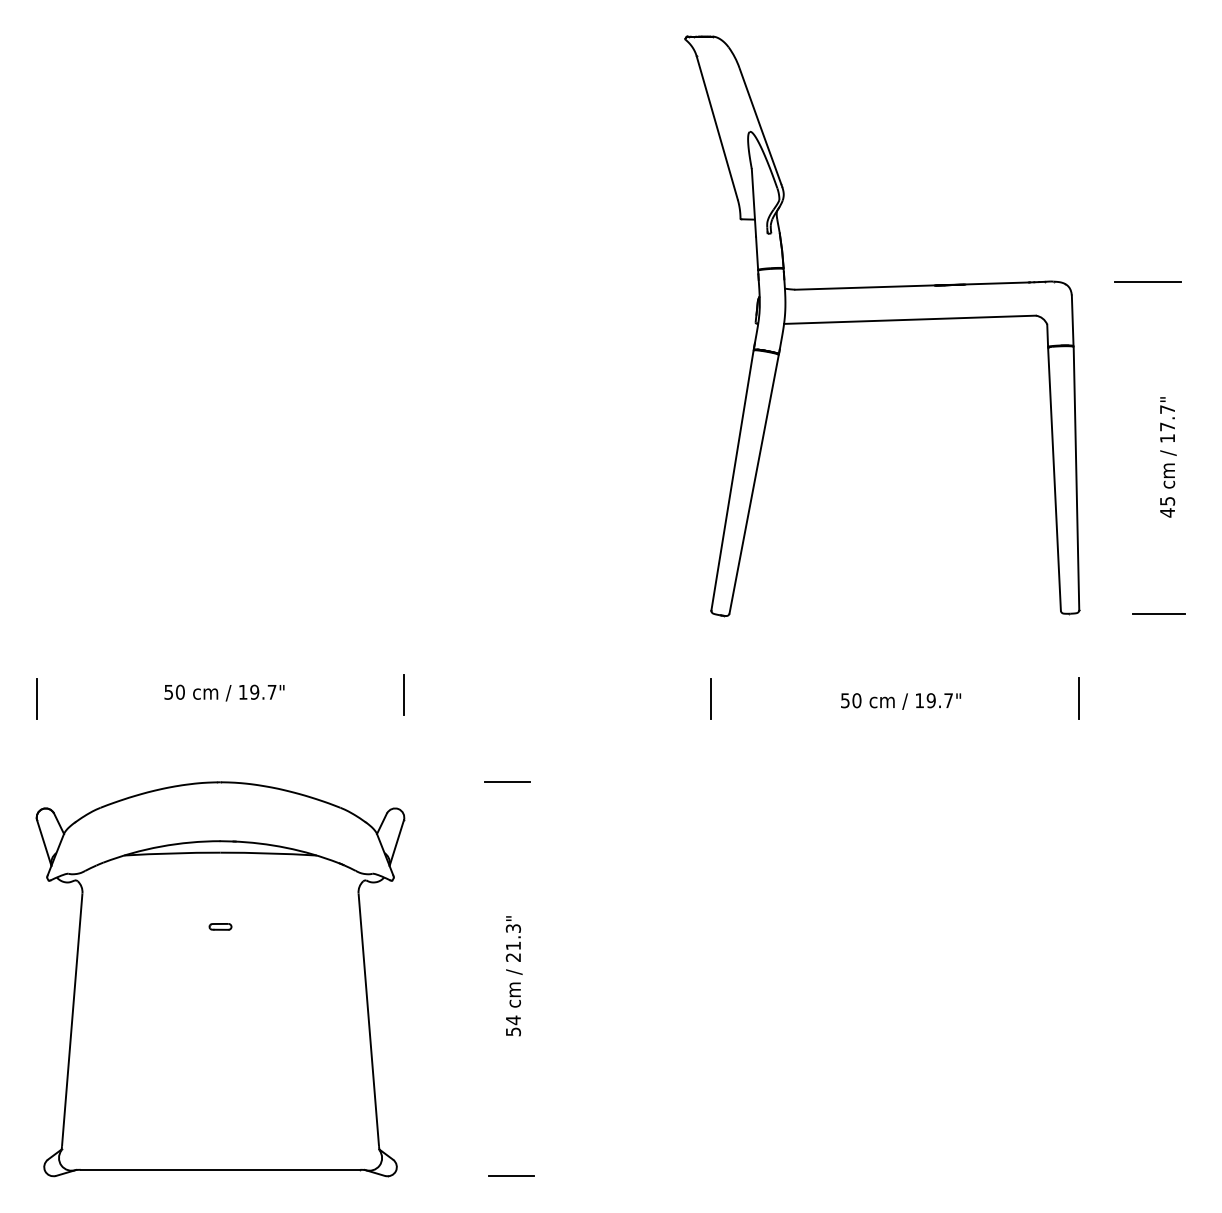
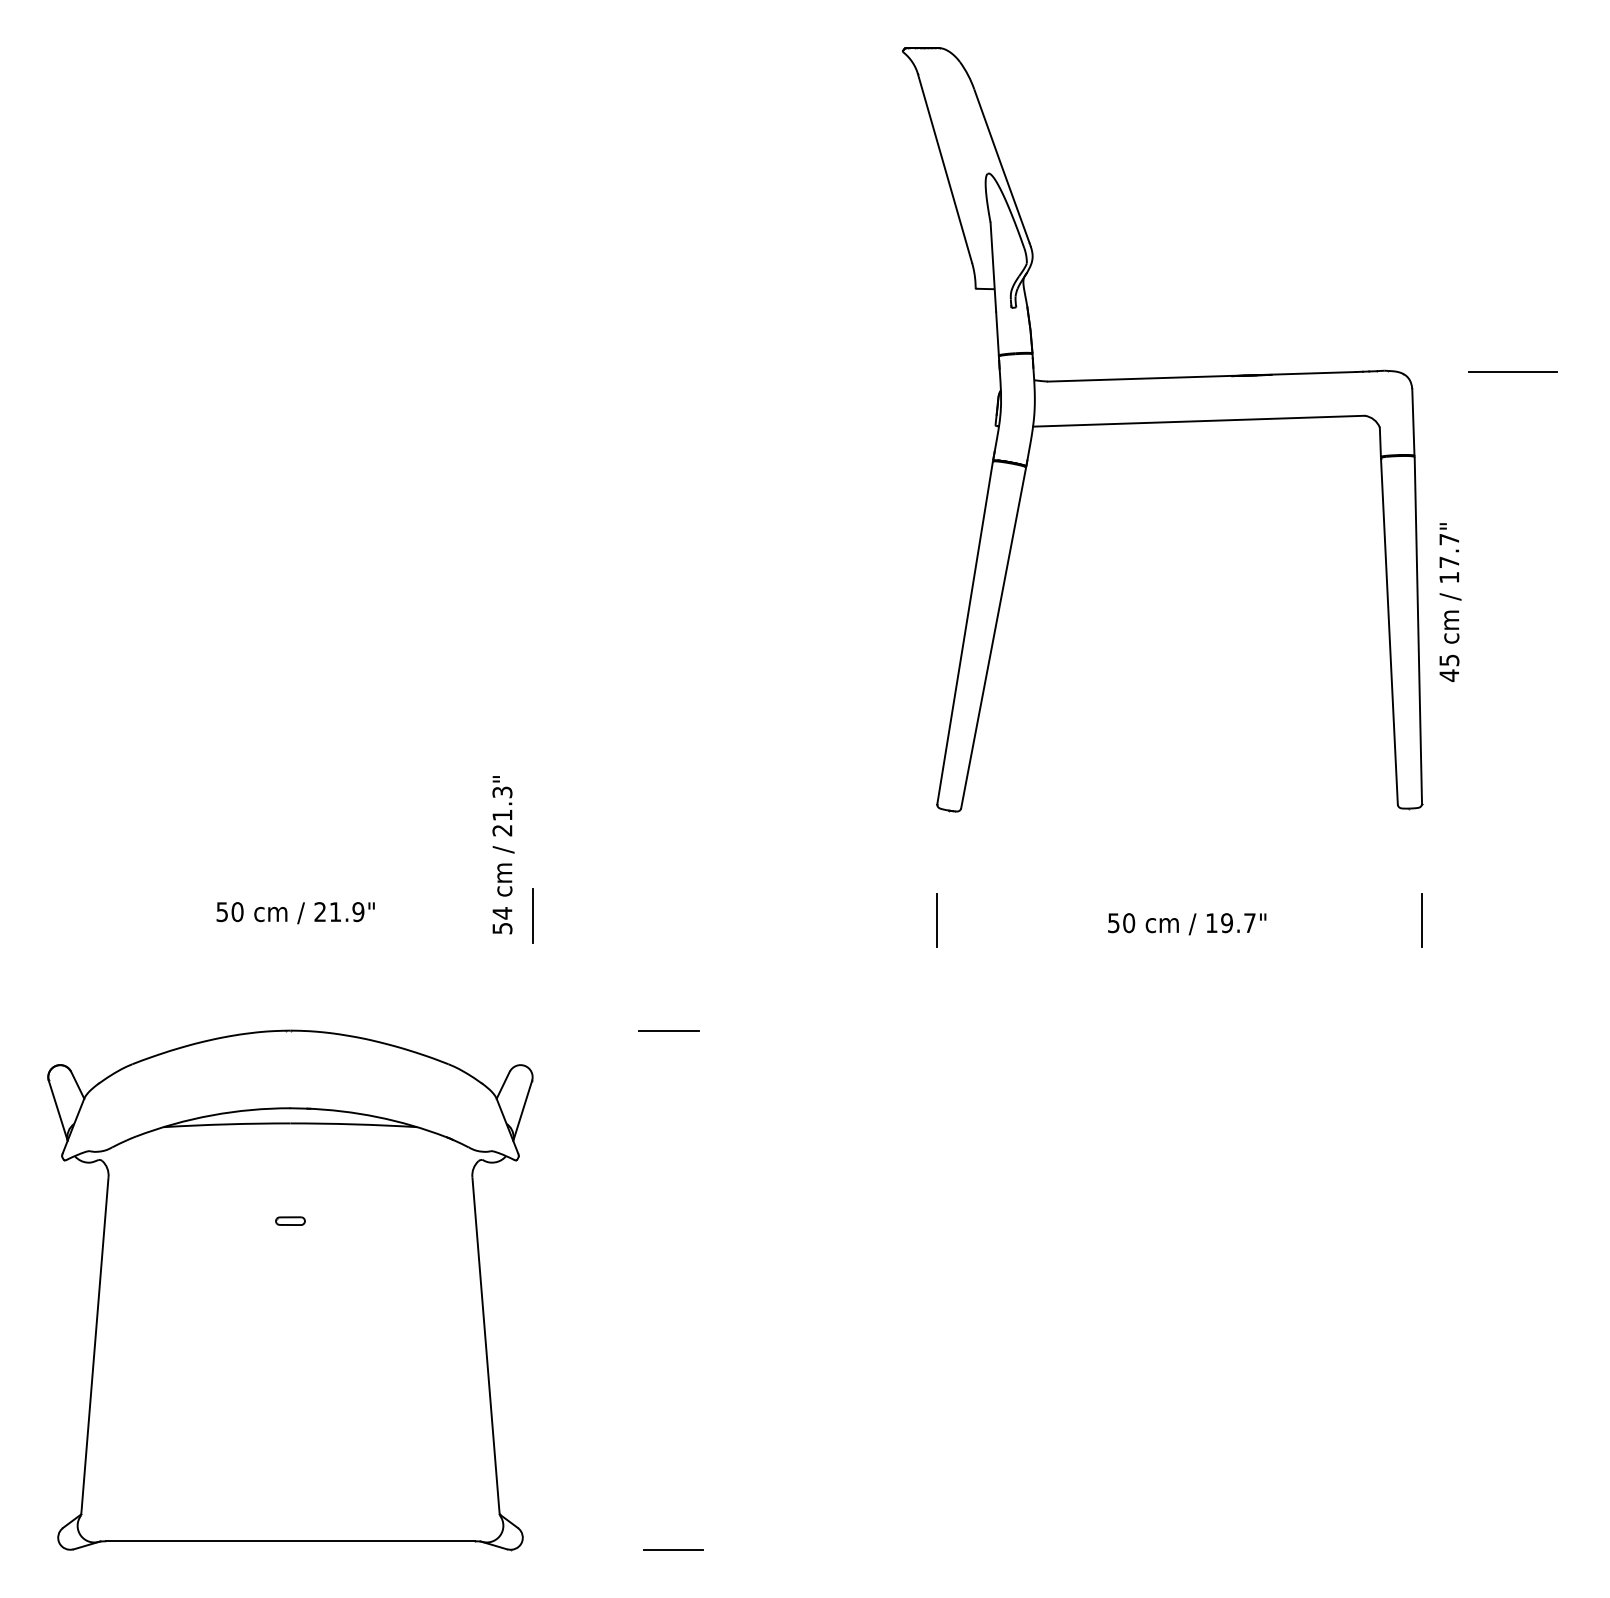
text: (1168, 457) -> (1450, 602), moved
line: (1159, 613) -> (1527, 808), removed
text: (257, 692) -> (339, 912), 19.7" -> 21.9"
line: (36, 697) -> (48, 919), removed
text: (514, 976) -> (503, 855), moved

